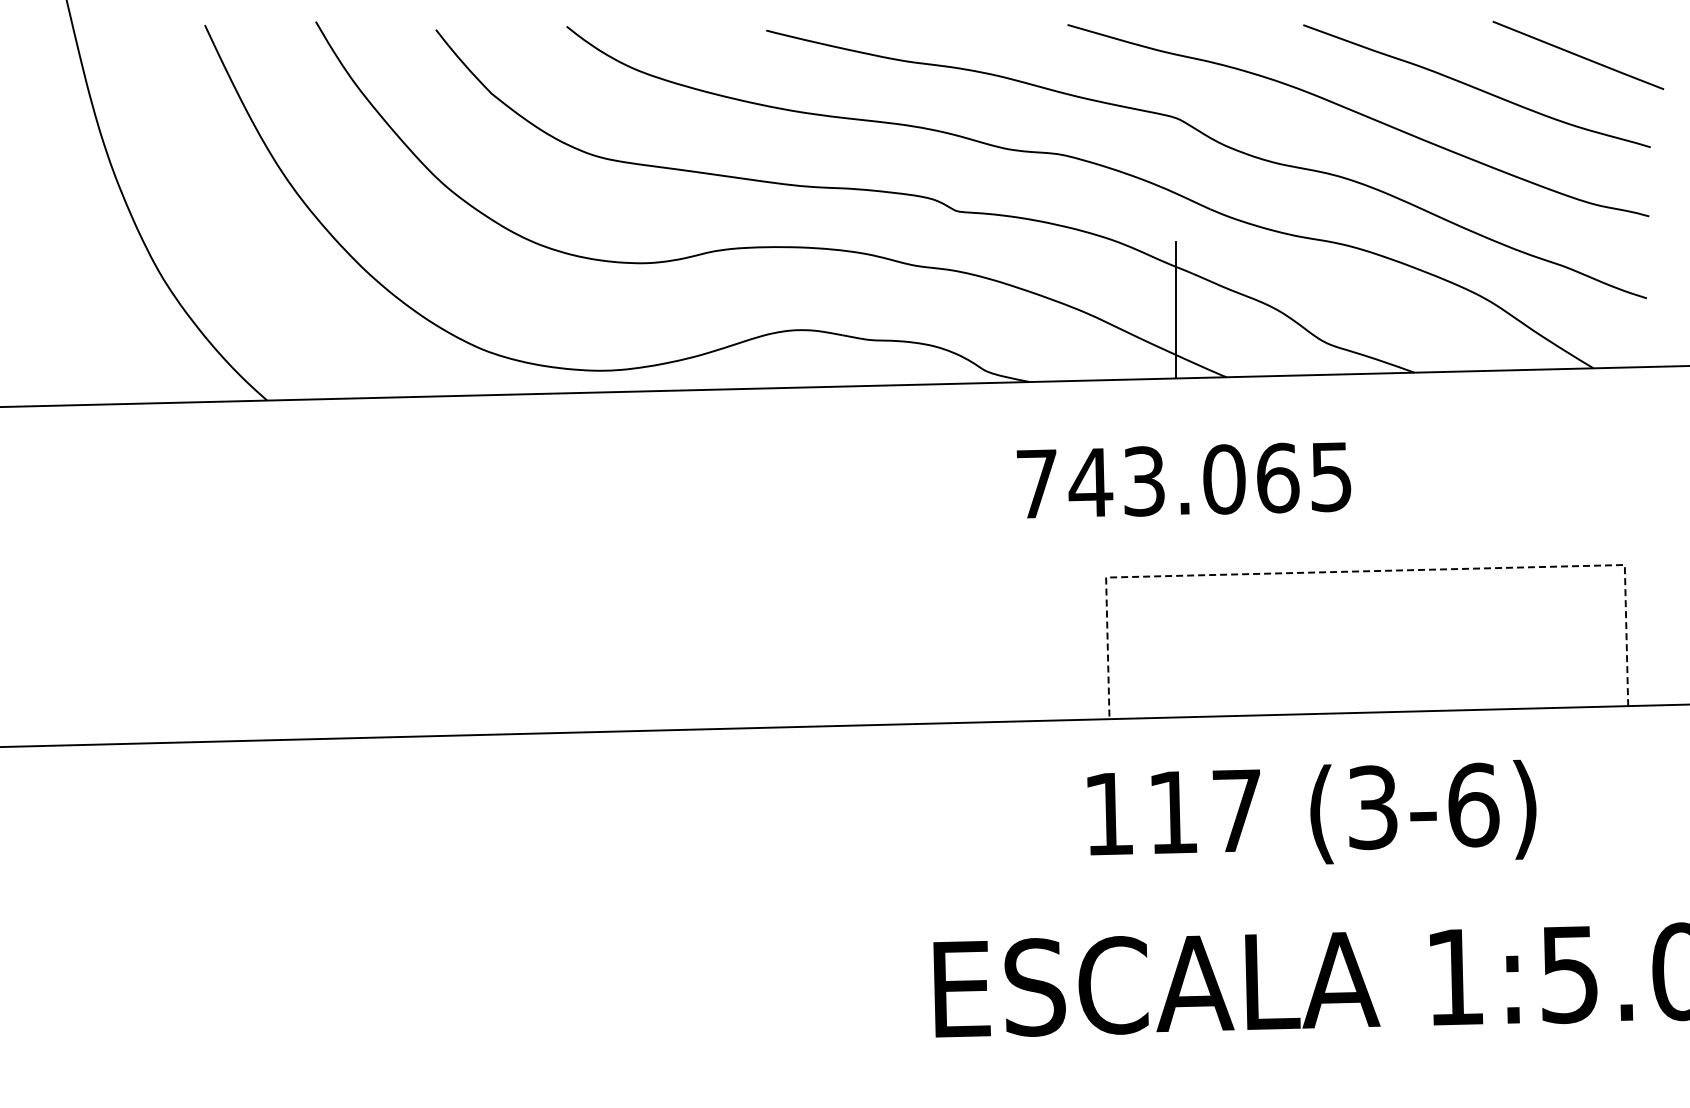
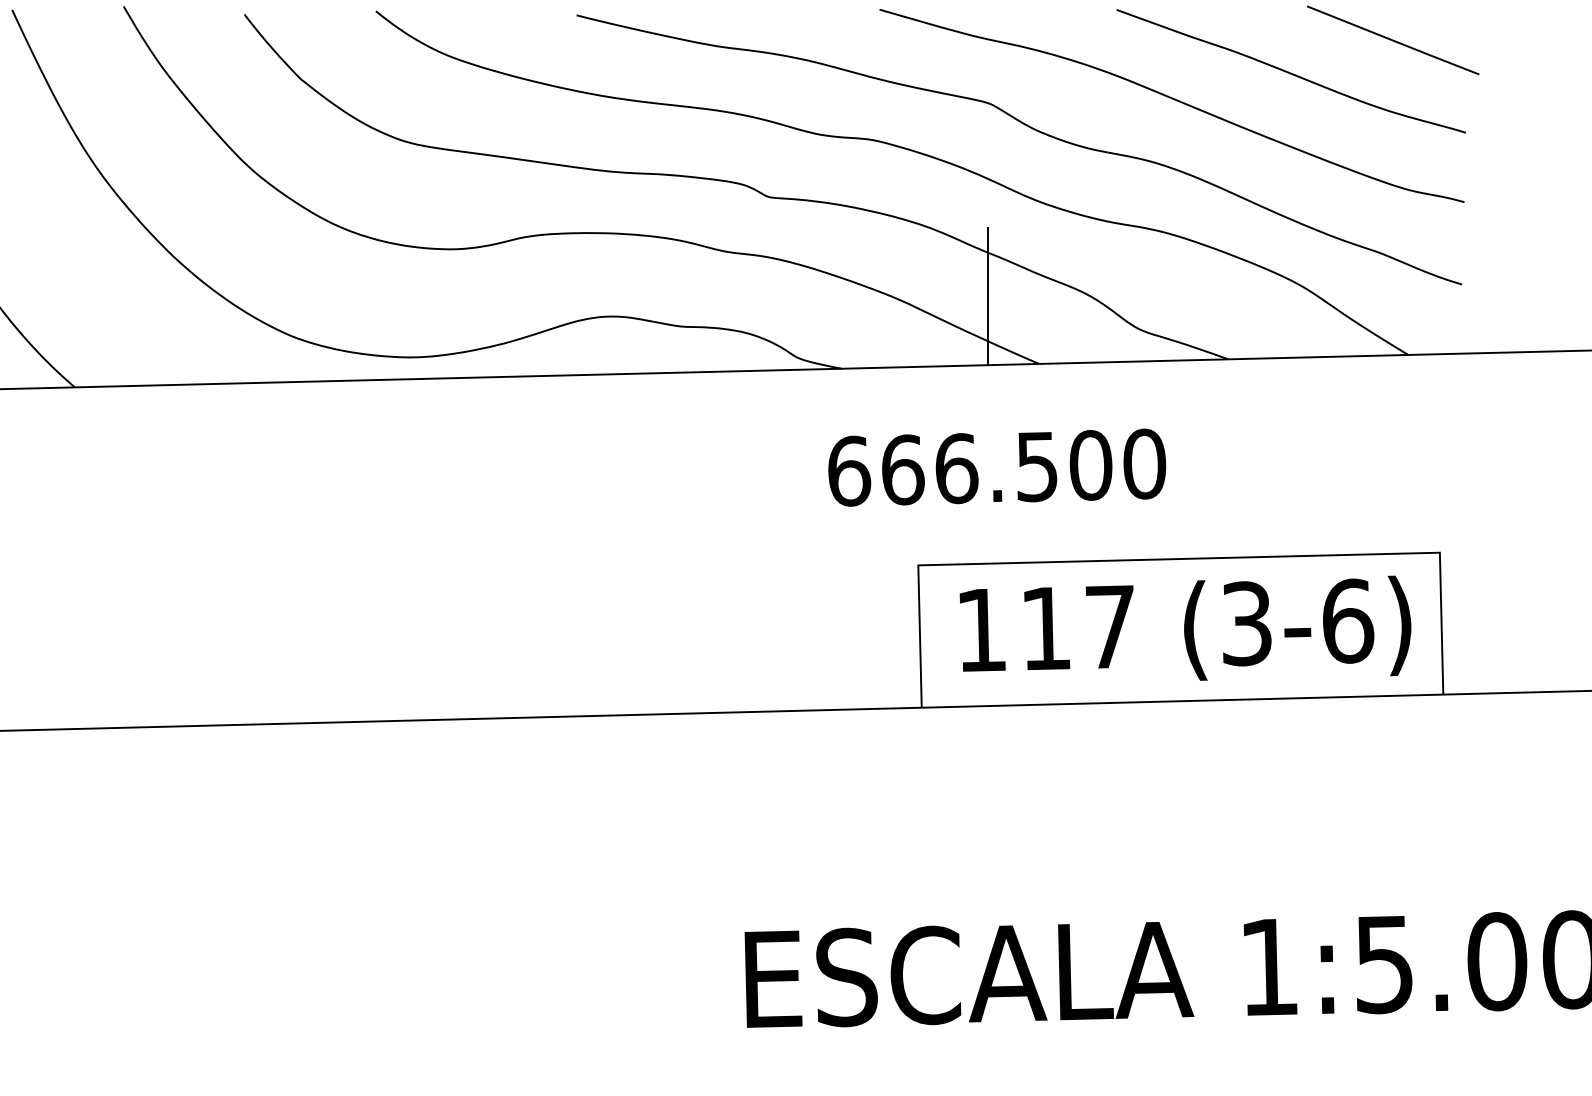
text: (1184, 480) -> (997, 467), 743.065 -> 666.500
line: (1364, 571) -> (1178, 559), dashed -> solid
text: (1311, 811) -> (1185, 627), moved

